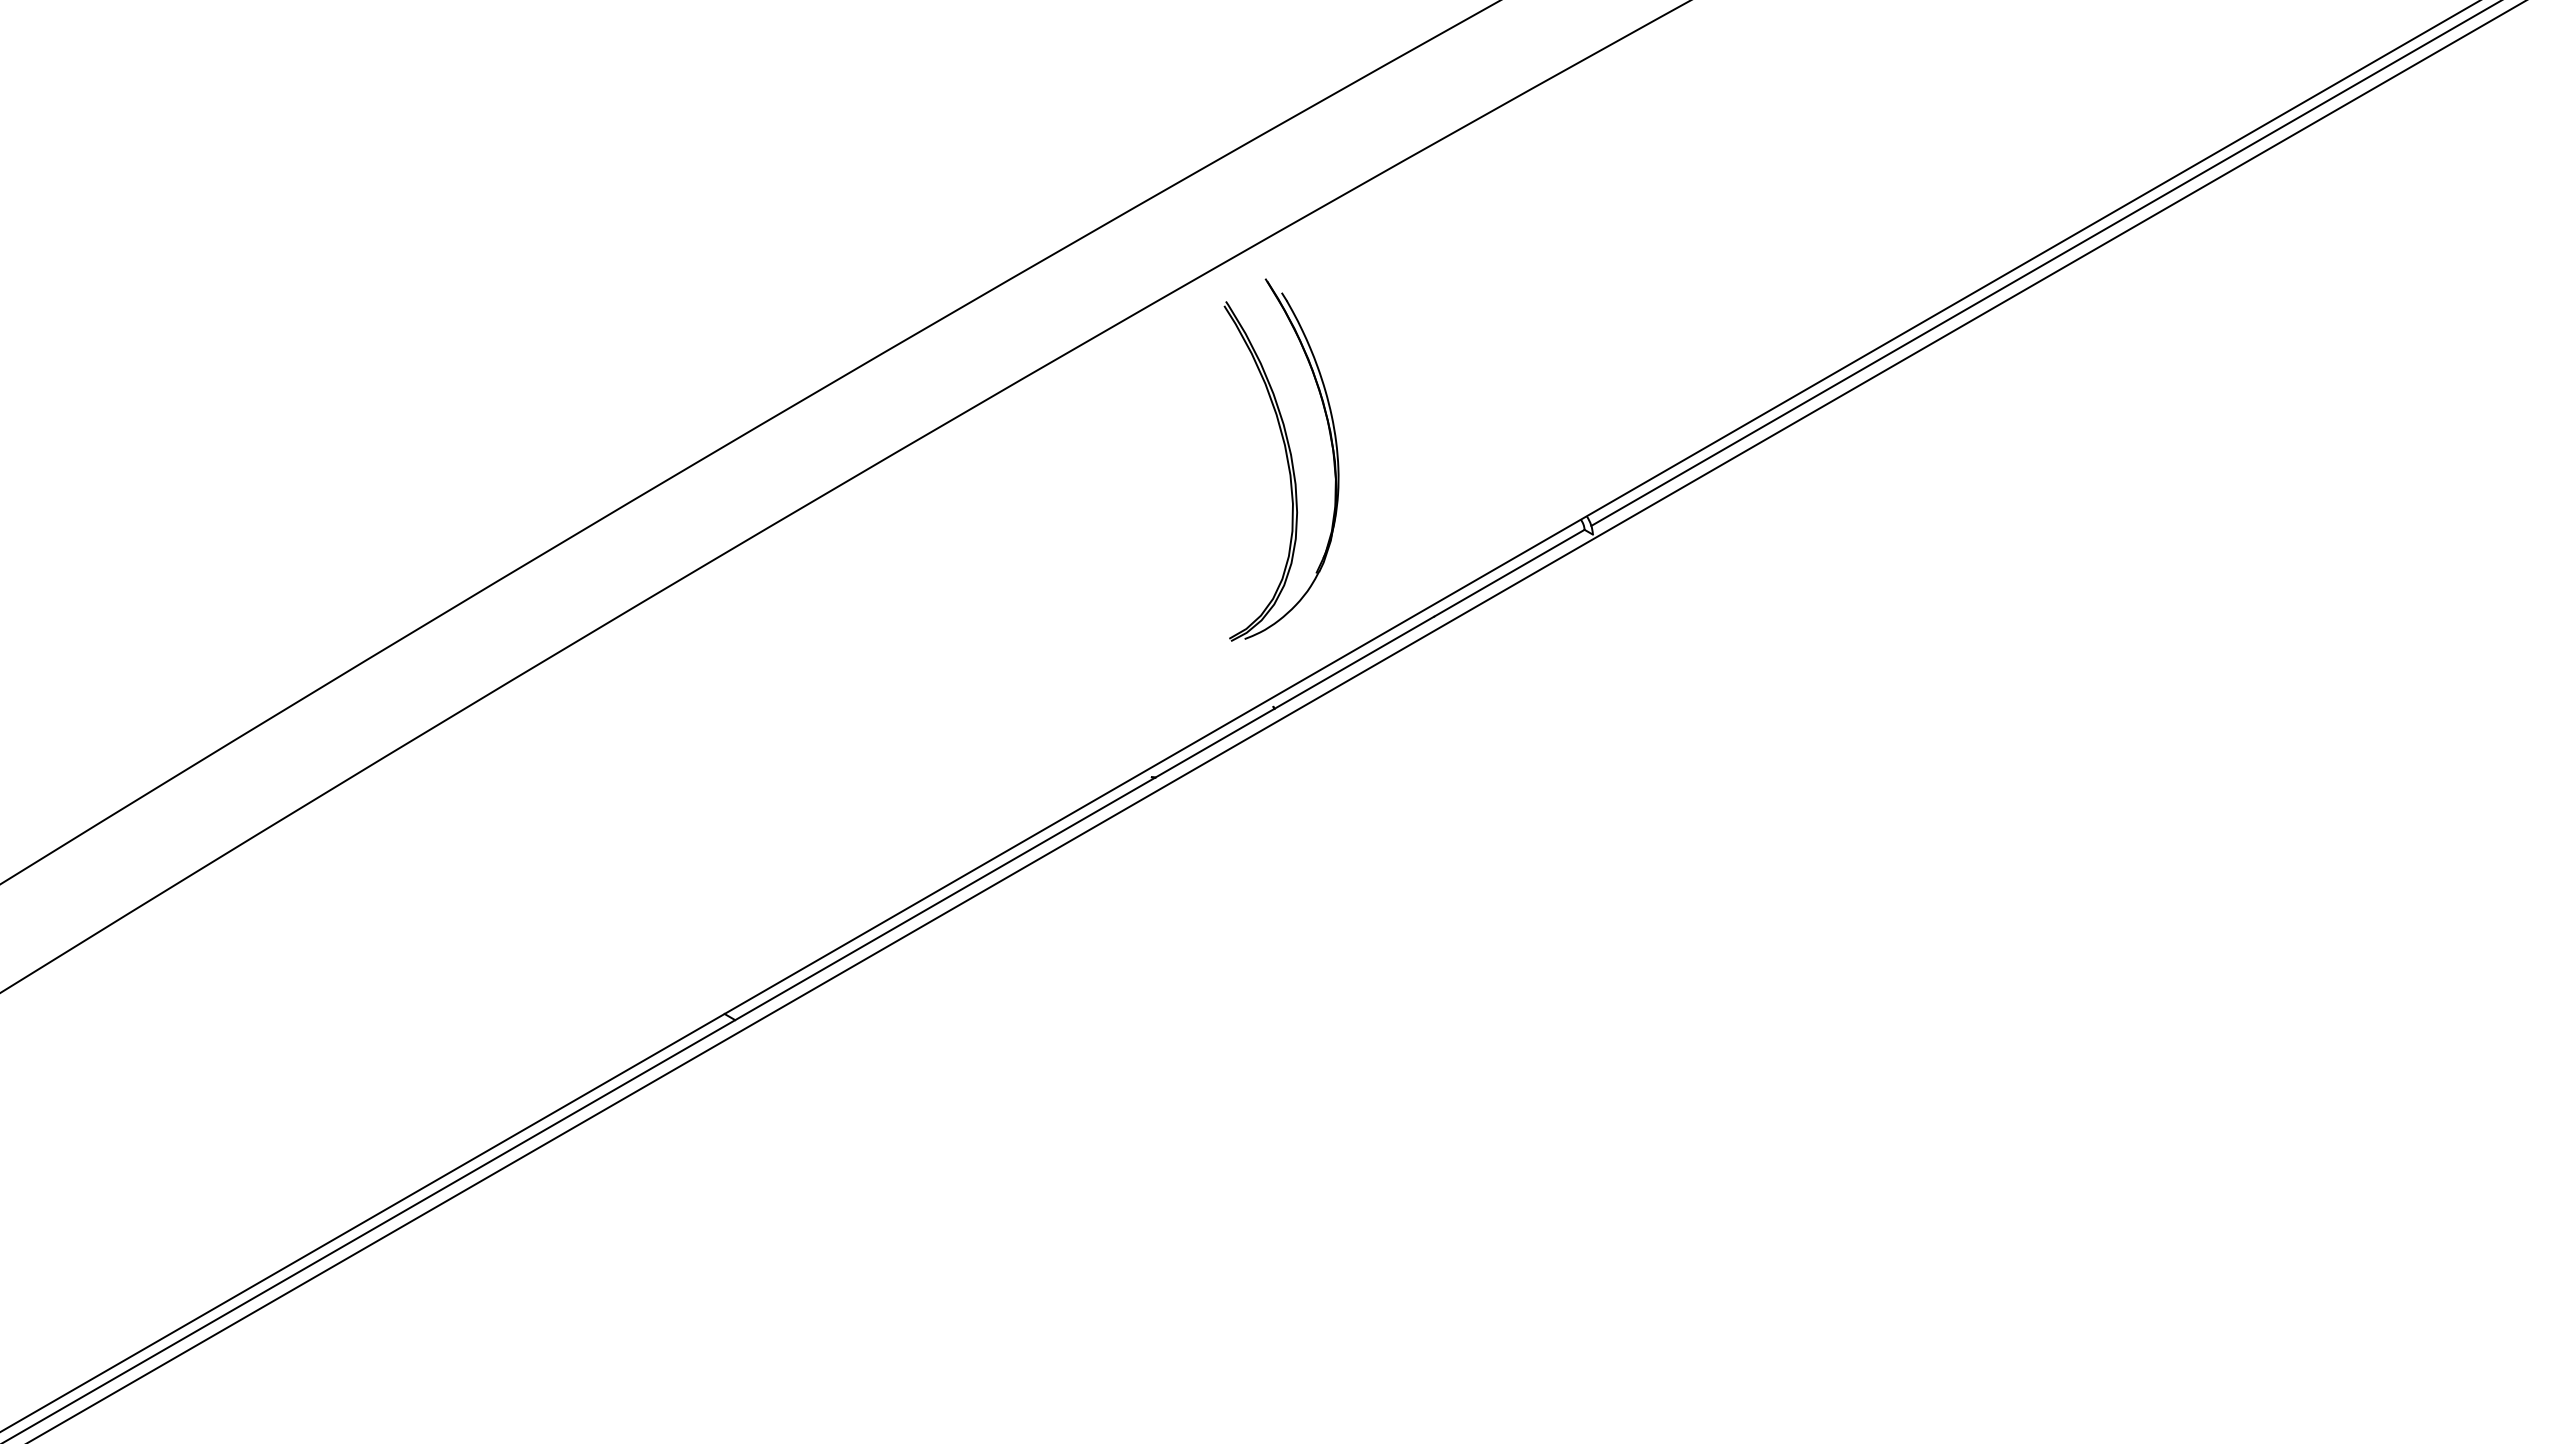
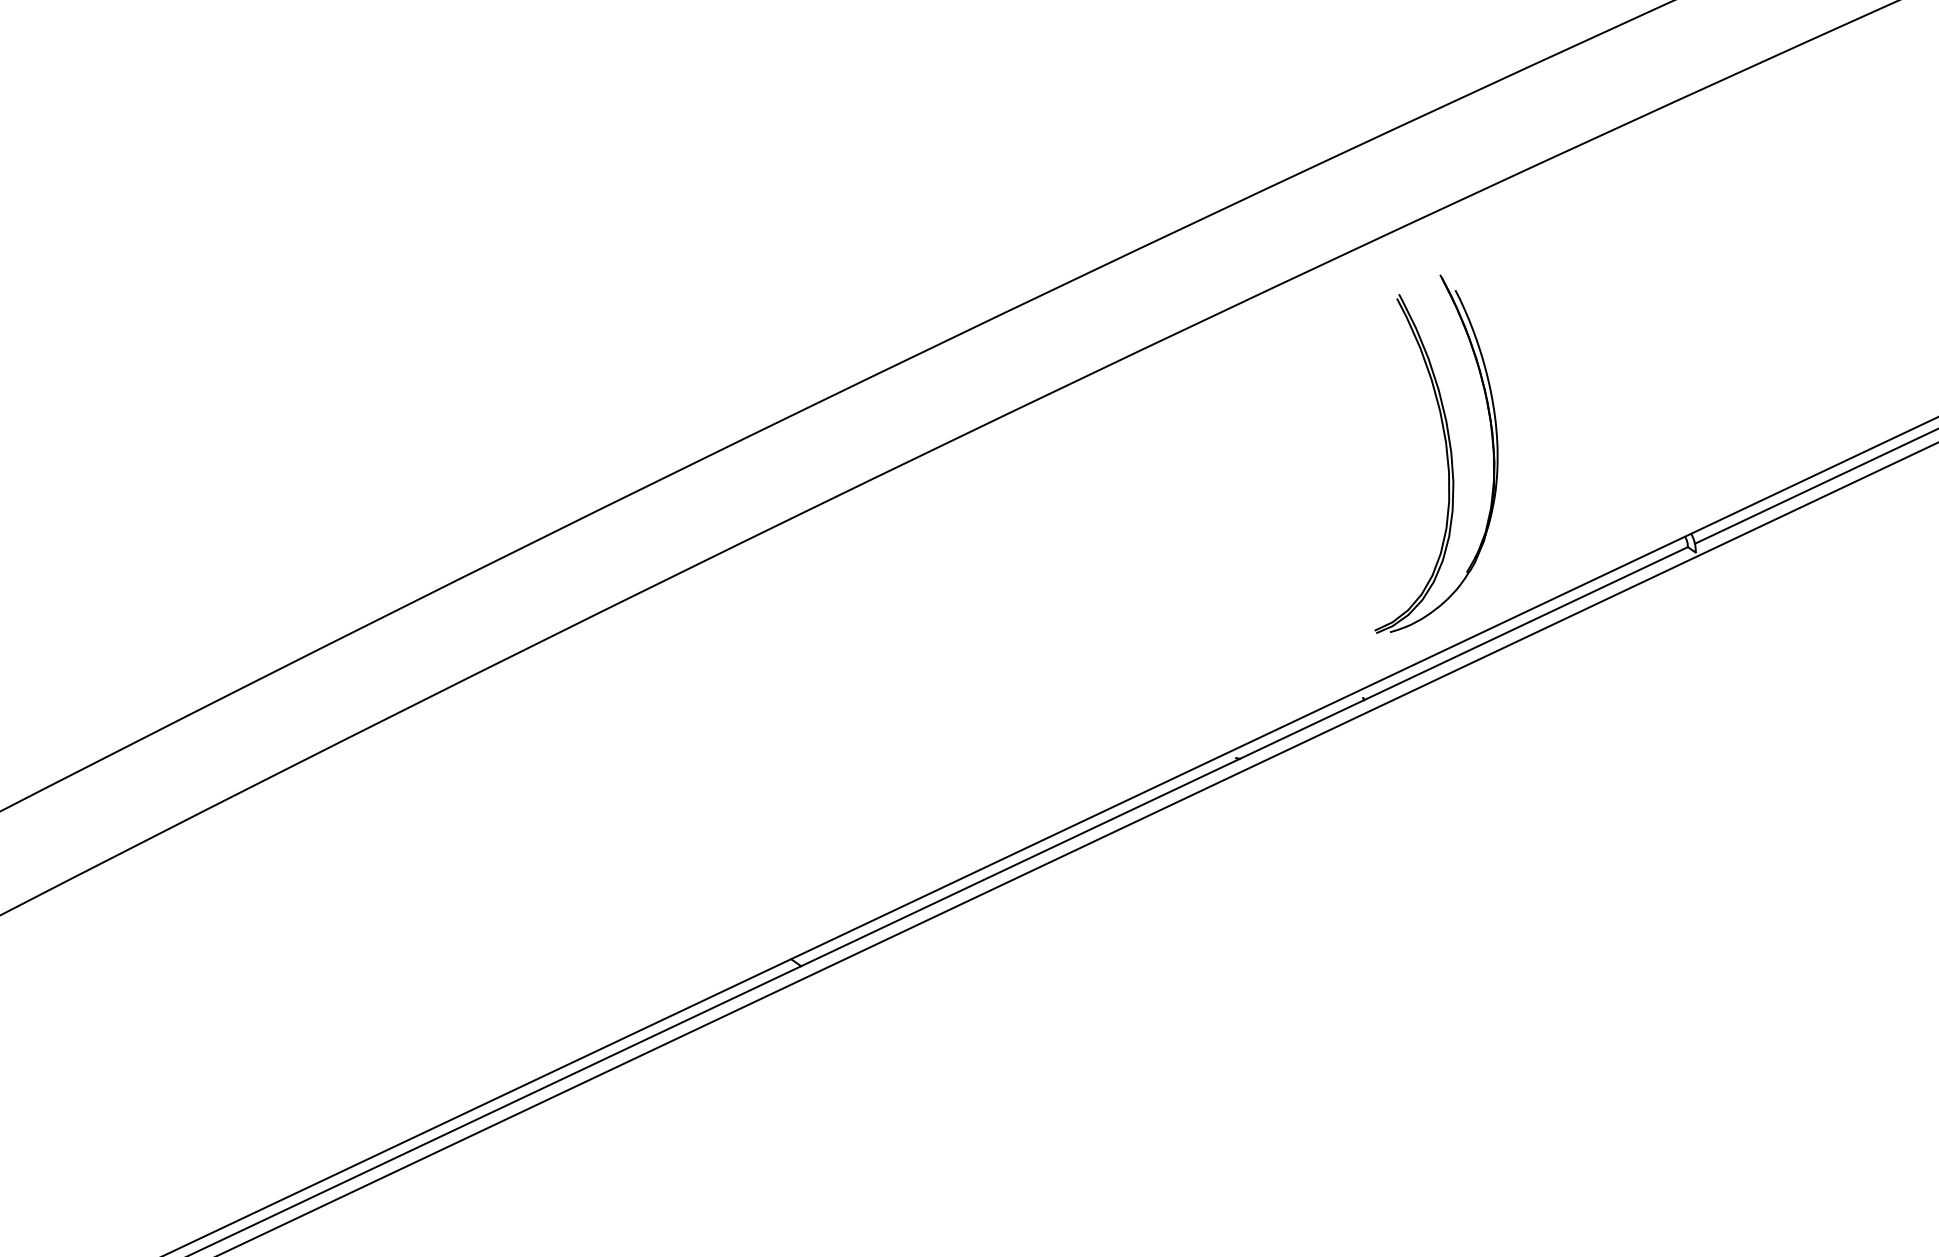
part: (1281, 459) -> (1441, 456), moved

